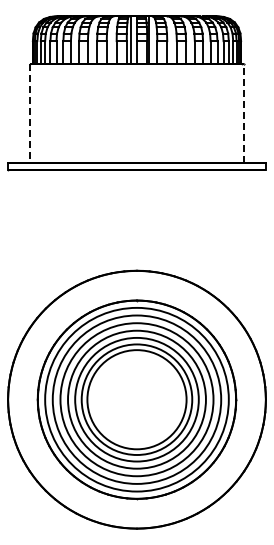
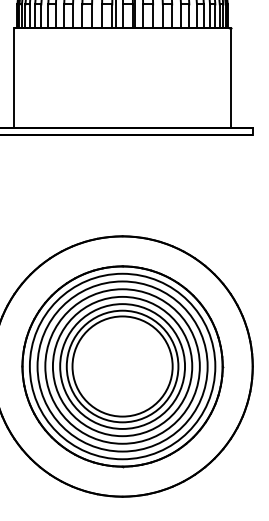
line: (29, 113) -> (14, 77), dashed -> solid
line: (244, 113) -> (231, 77), dashed -> solid

